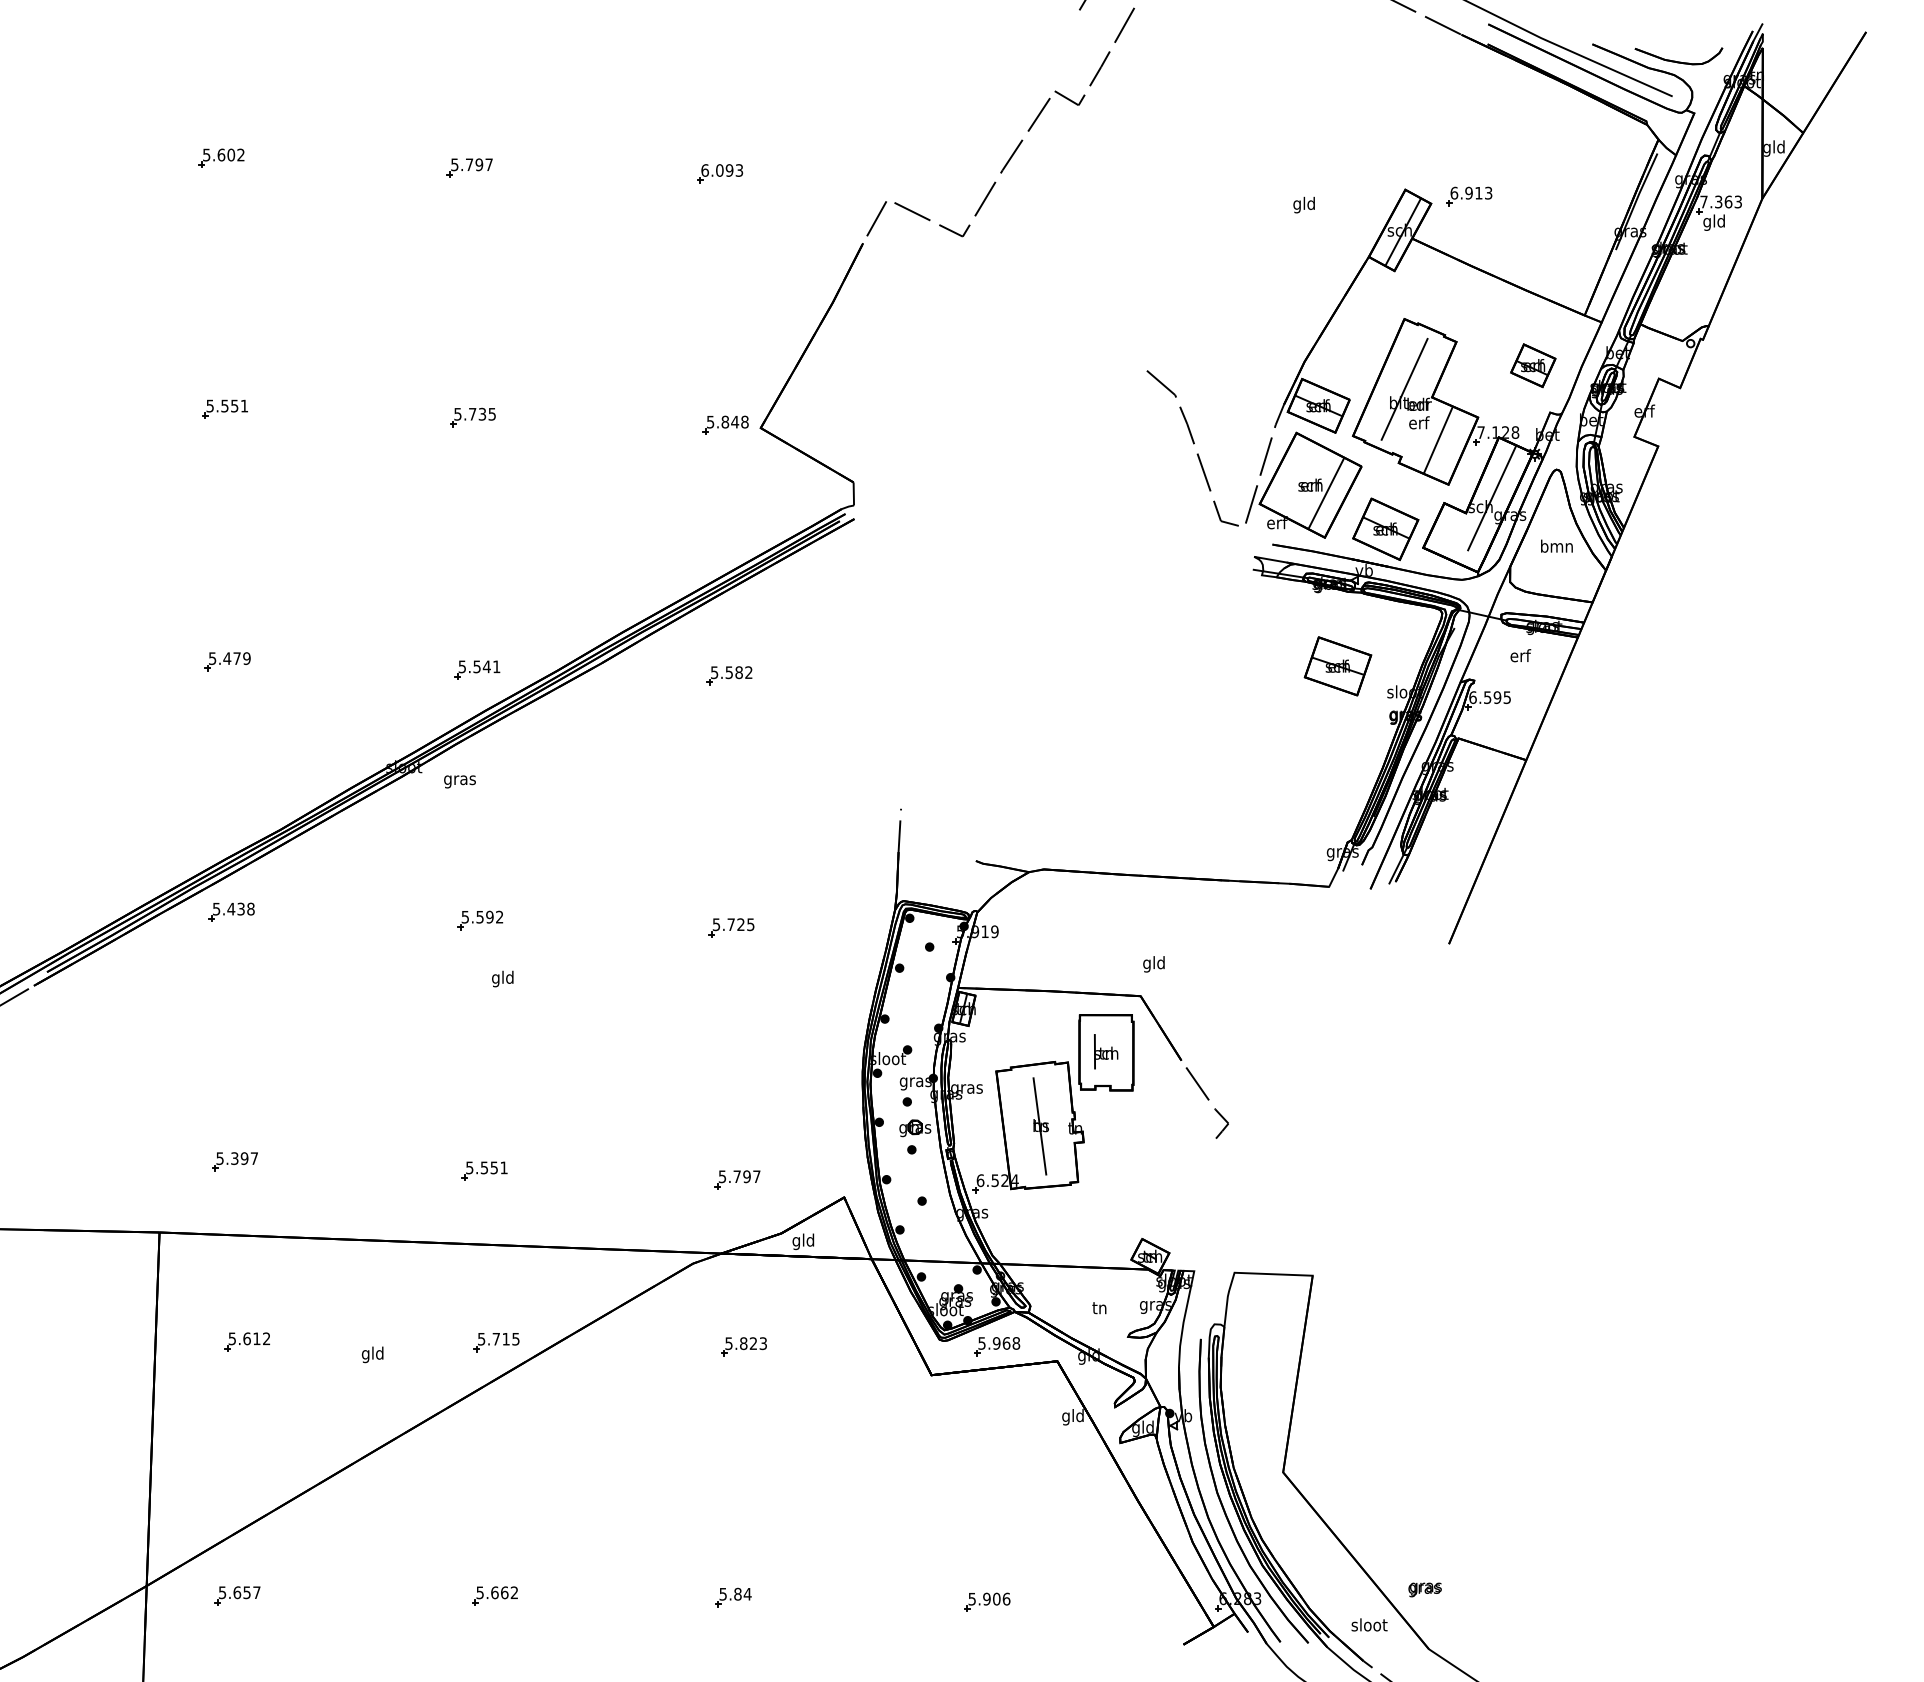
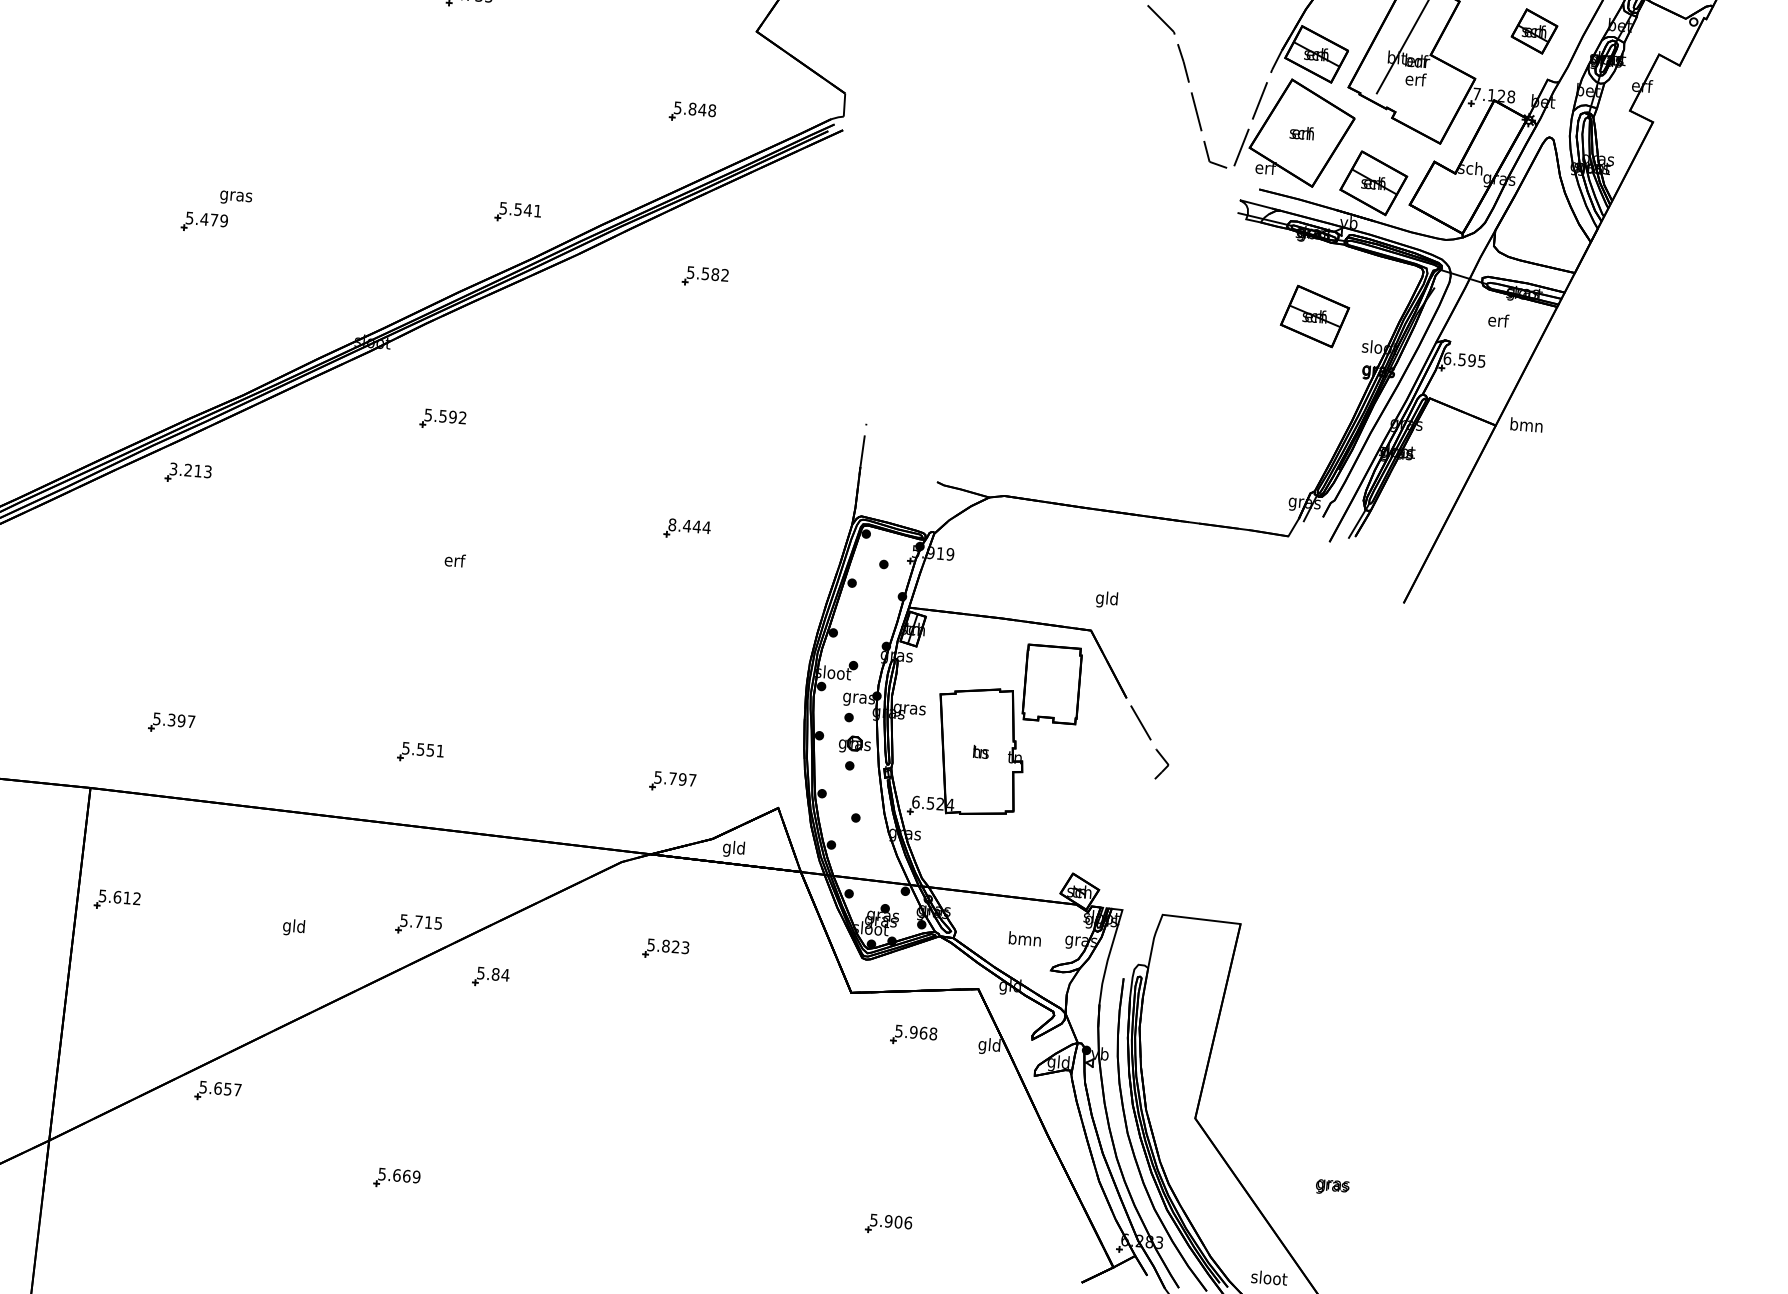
part: (725, 424) -> (692, 111), moved
line: (1437, 440) -> (1432, 98), removed
line: (1326, 493) -> (1317, 142), removed
line: (1492, 497) -> (1483, 160), removed
text: (1556, 545) -> (1526, 424), moved
part: (477, 669) -> (518, 212), moved
text: (459, 781) -> (235, 197), moved
text: (233, 908) -> (190, 469), 5.438 -> 3.213
part: (480, 920) -> (443, 419), moved
text: (733, 924) -> (689, 526), 5.725 -> 8.444
text: (502, 978) -> (454, 561), gld -> erf
part: (1106, 1051) -> (1052, 683), removed
line: (1039, 1126) -> (979, 752), removed
text: (1099, 1307) -> (1024, 938), tn -> bmn
part: (246, 1341) -> (116, 899), moved
part: (997, 1346) -> (914, 1035), moved
text: (1424, 1589) -> (1332, 1186), moved
text: (514, 1592) -> (416, 1176), 5.662 -> 5.669
part: (237, 1595) -> (218, 1091), moved
part: (733, 1597) -> (491, 977), moved

